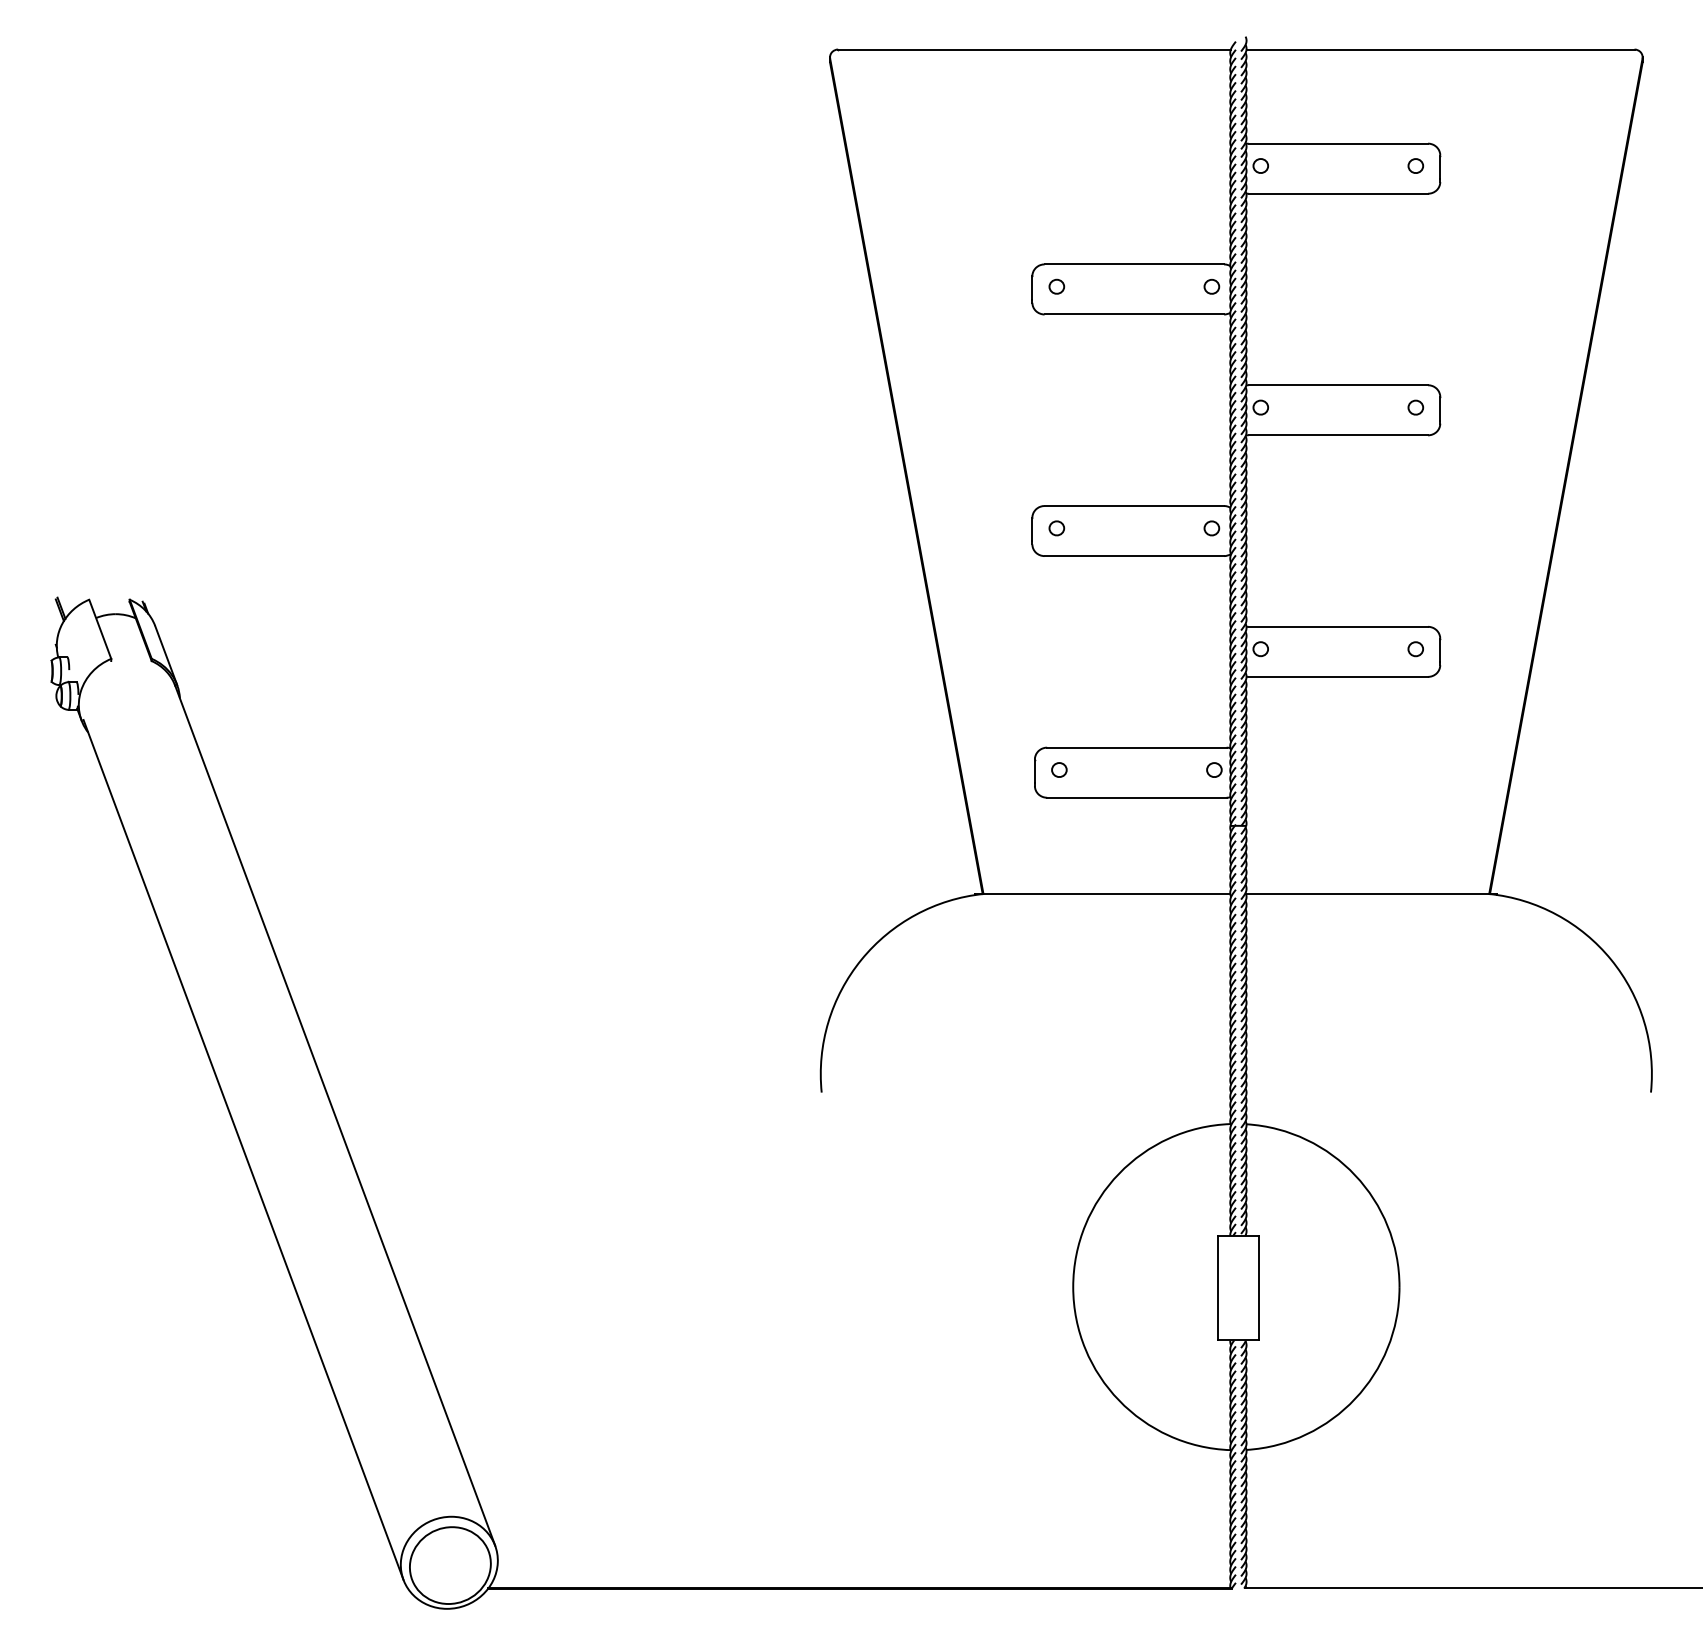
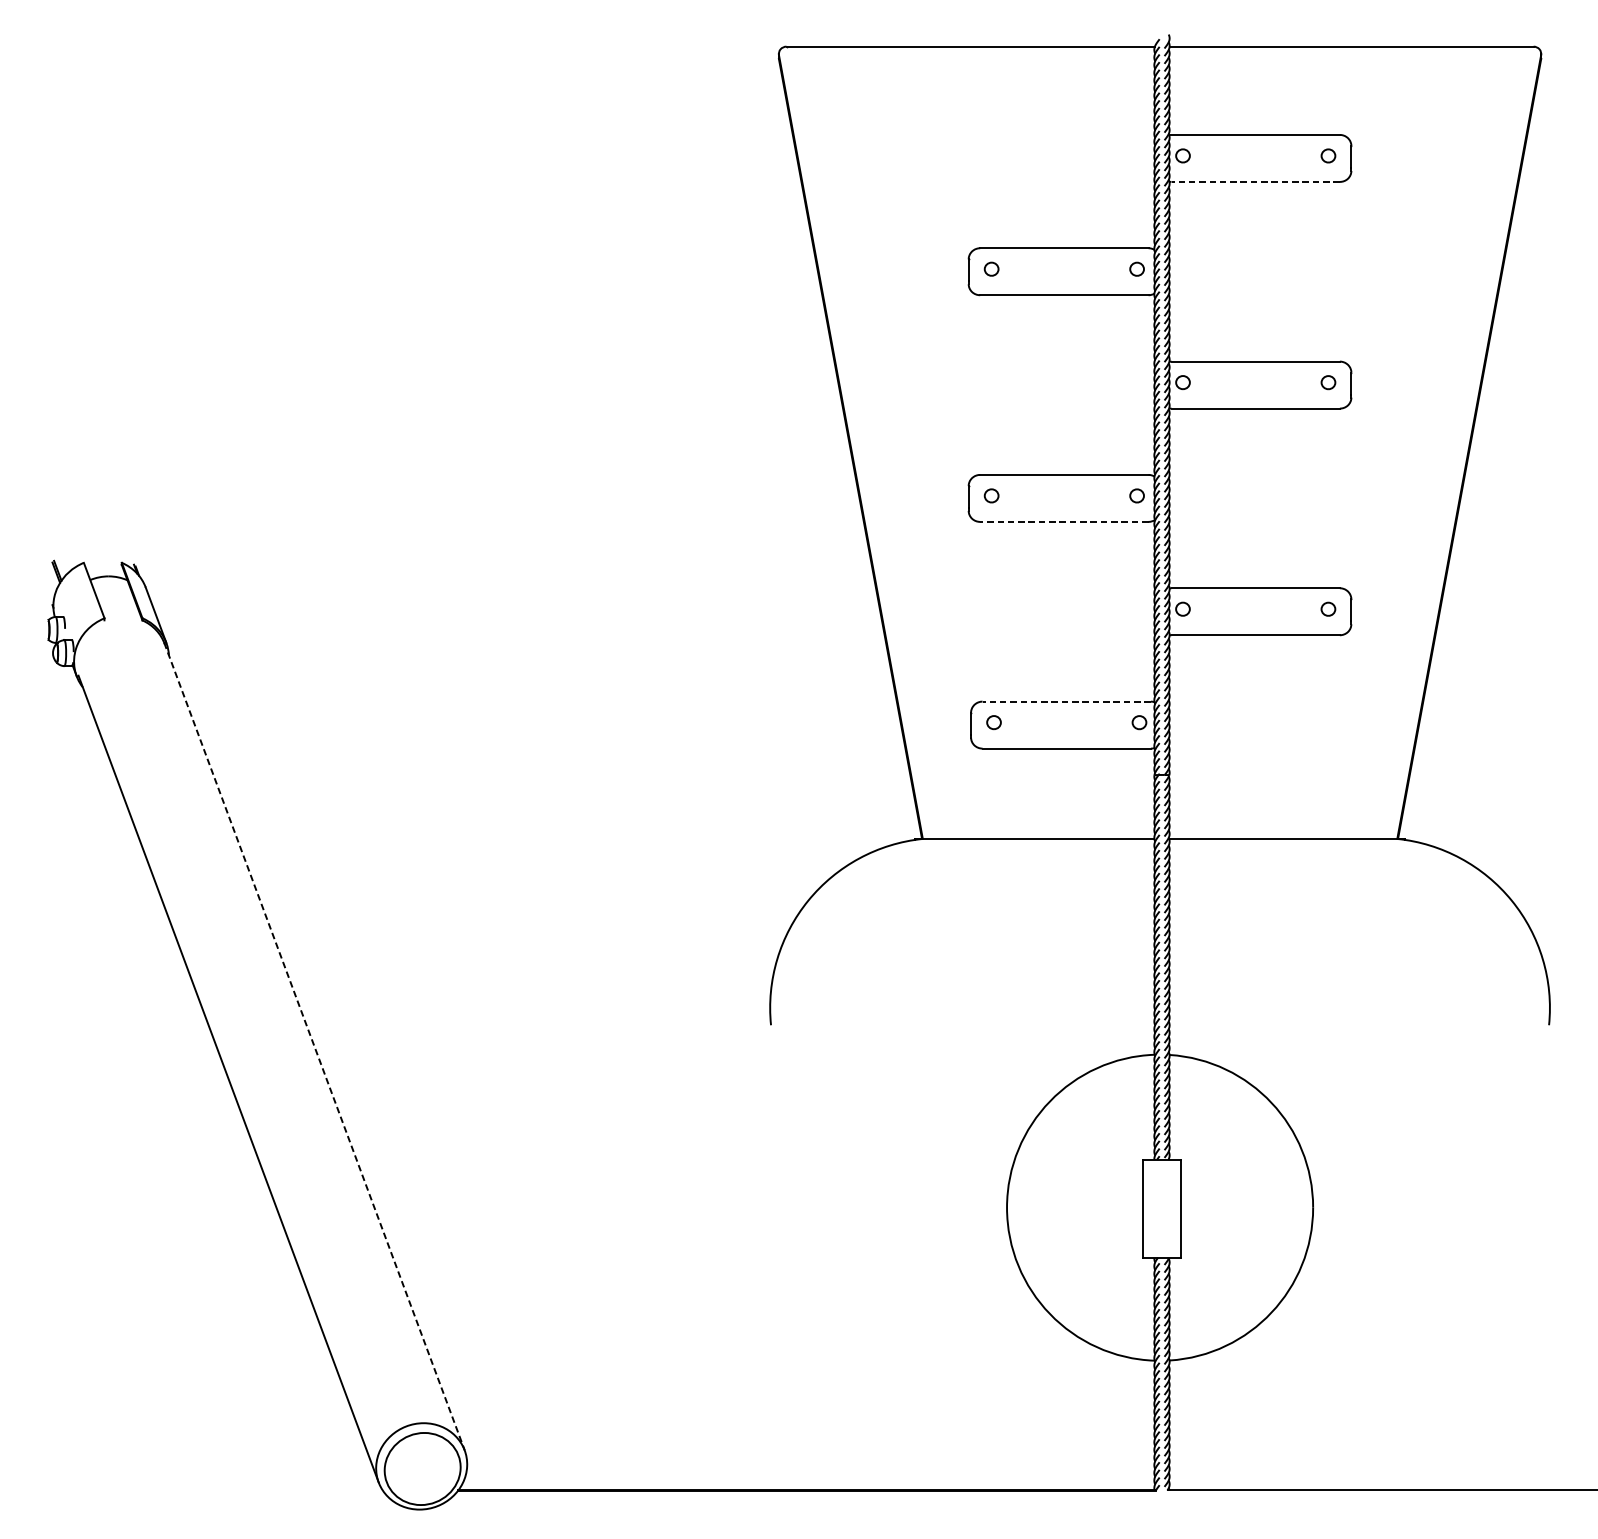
line: (1338, 193) -> (1255, 181), solid -> dashed
line: (1134, 556) -> (1064, 522), solid -> dashed
line: (1136, 747) -> (1066, 701), solid -> dashed
line: (335, 1115) -> (314, 1046), solid -> dashed

